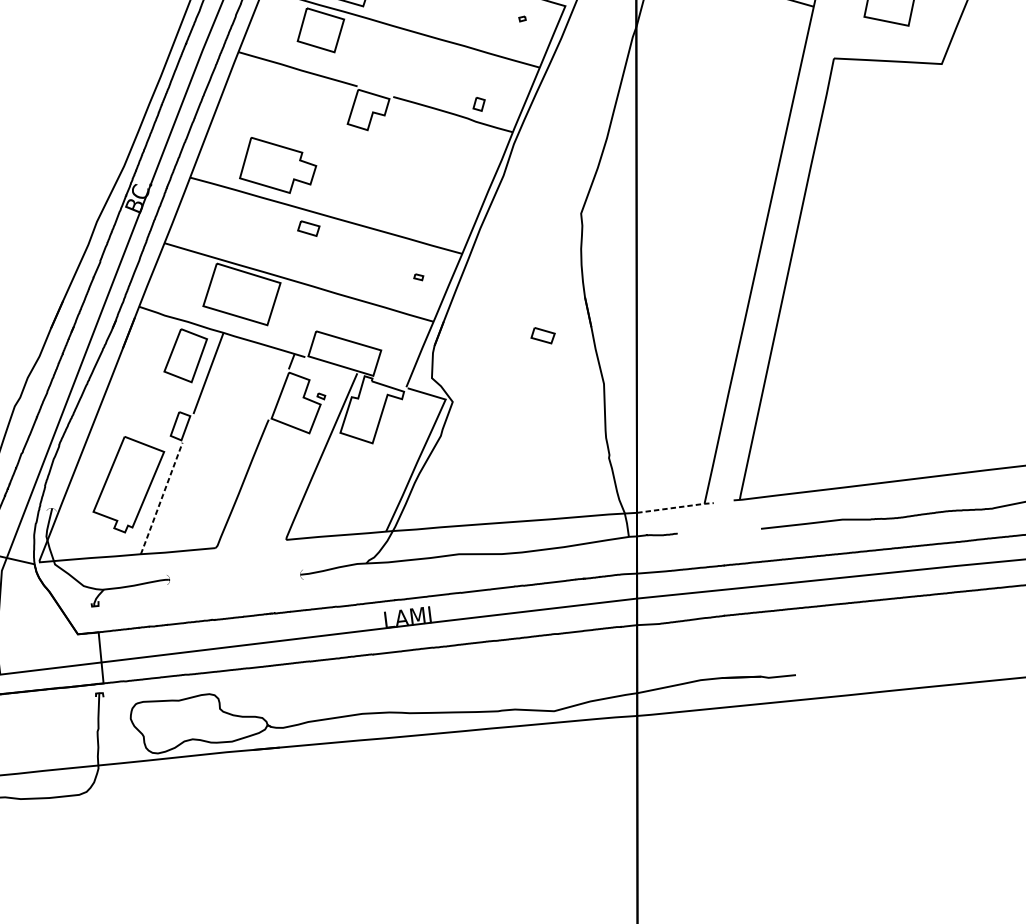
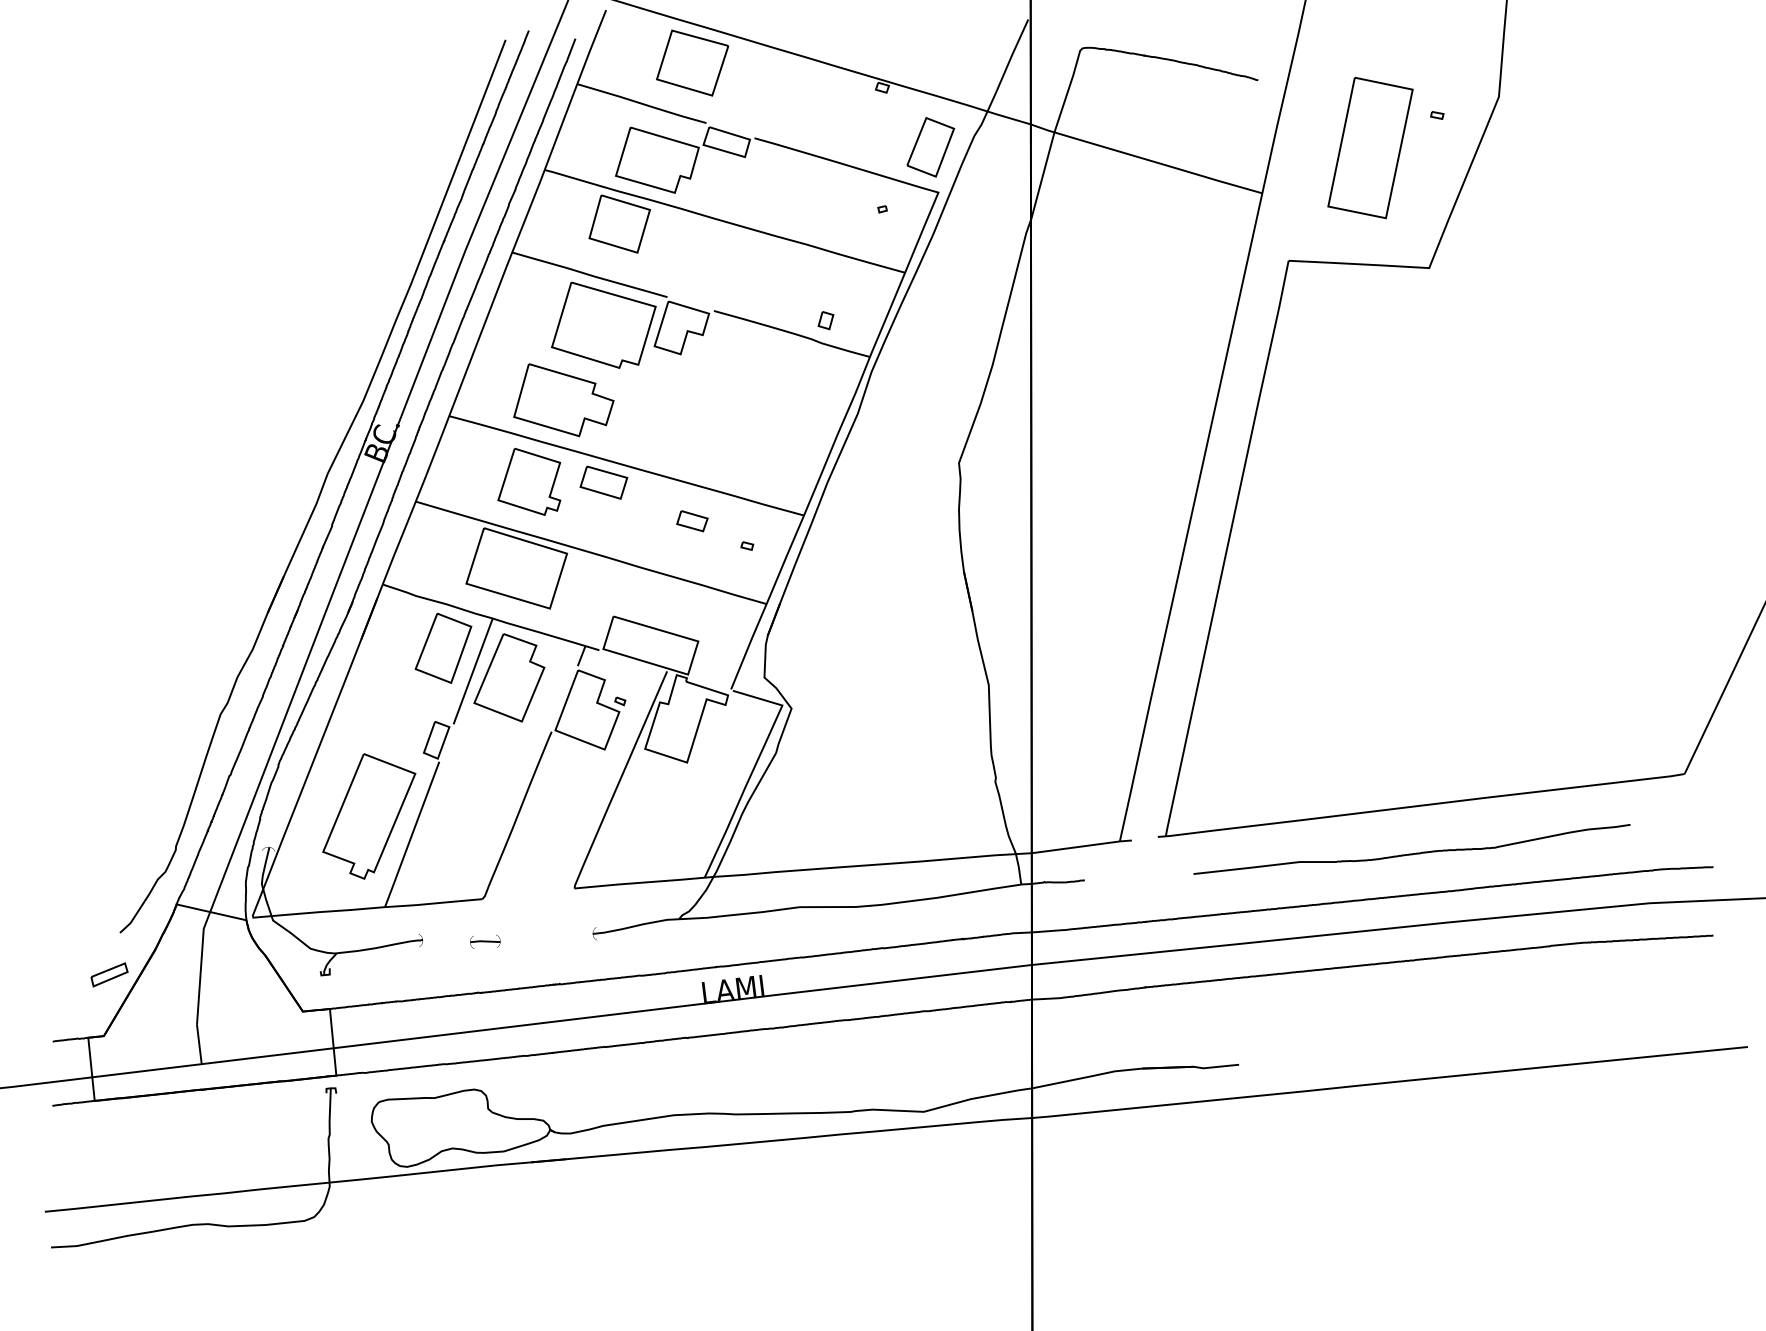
part: (308, 107) -> (603, 324), added
part: (251, 227) -> (529, 481), added
part: (308, 228) -> (603, 482), size x1.67
part: (543, 335) -> (692, 521), moved
part: (236, 378) -> (509, 677), added
line: (161, 498) -> (412, 834), dashed -> solid
line: (675, 507) -> (1082, 846), dashed -> solid
part: (217, 580) -> (485, 941), added

